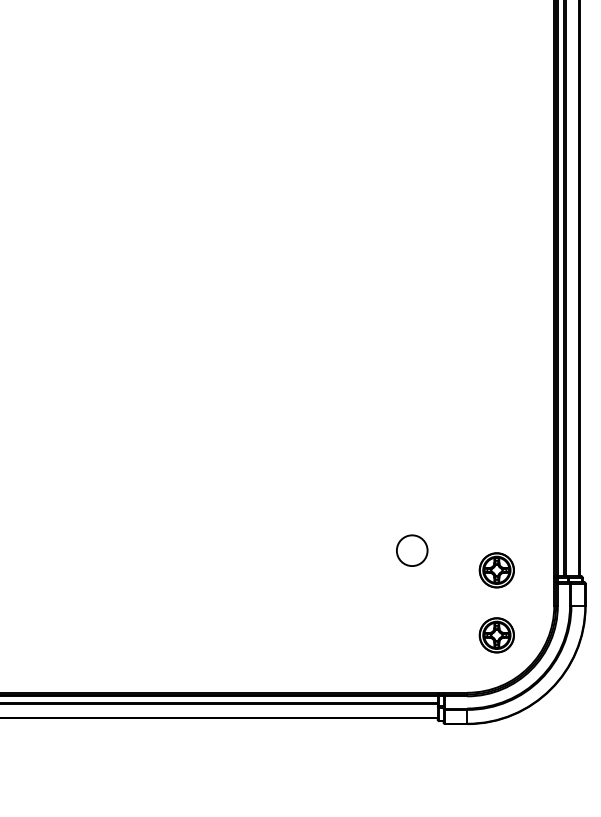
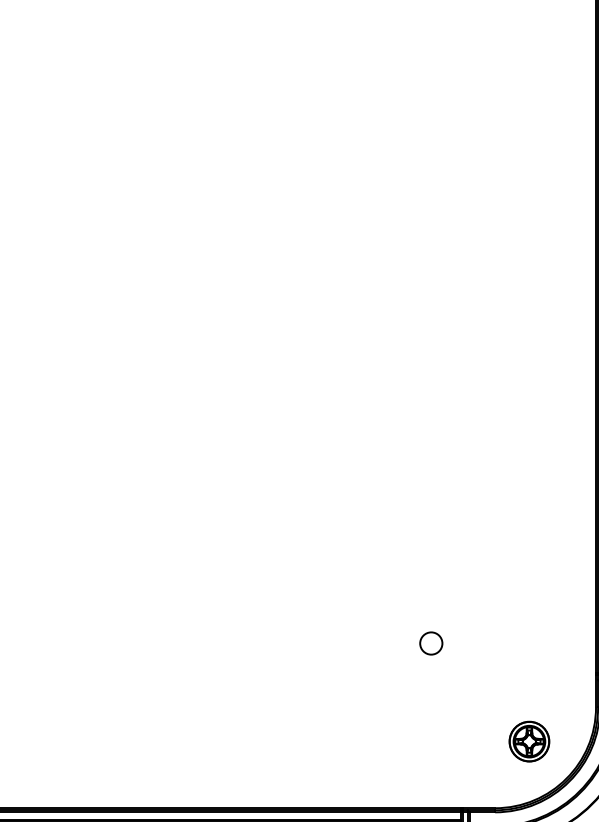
circle: (411, 550) -> (430, 643), size x0.62
part: (496, 570) -> (529, 666), removed

